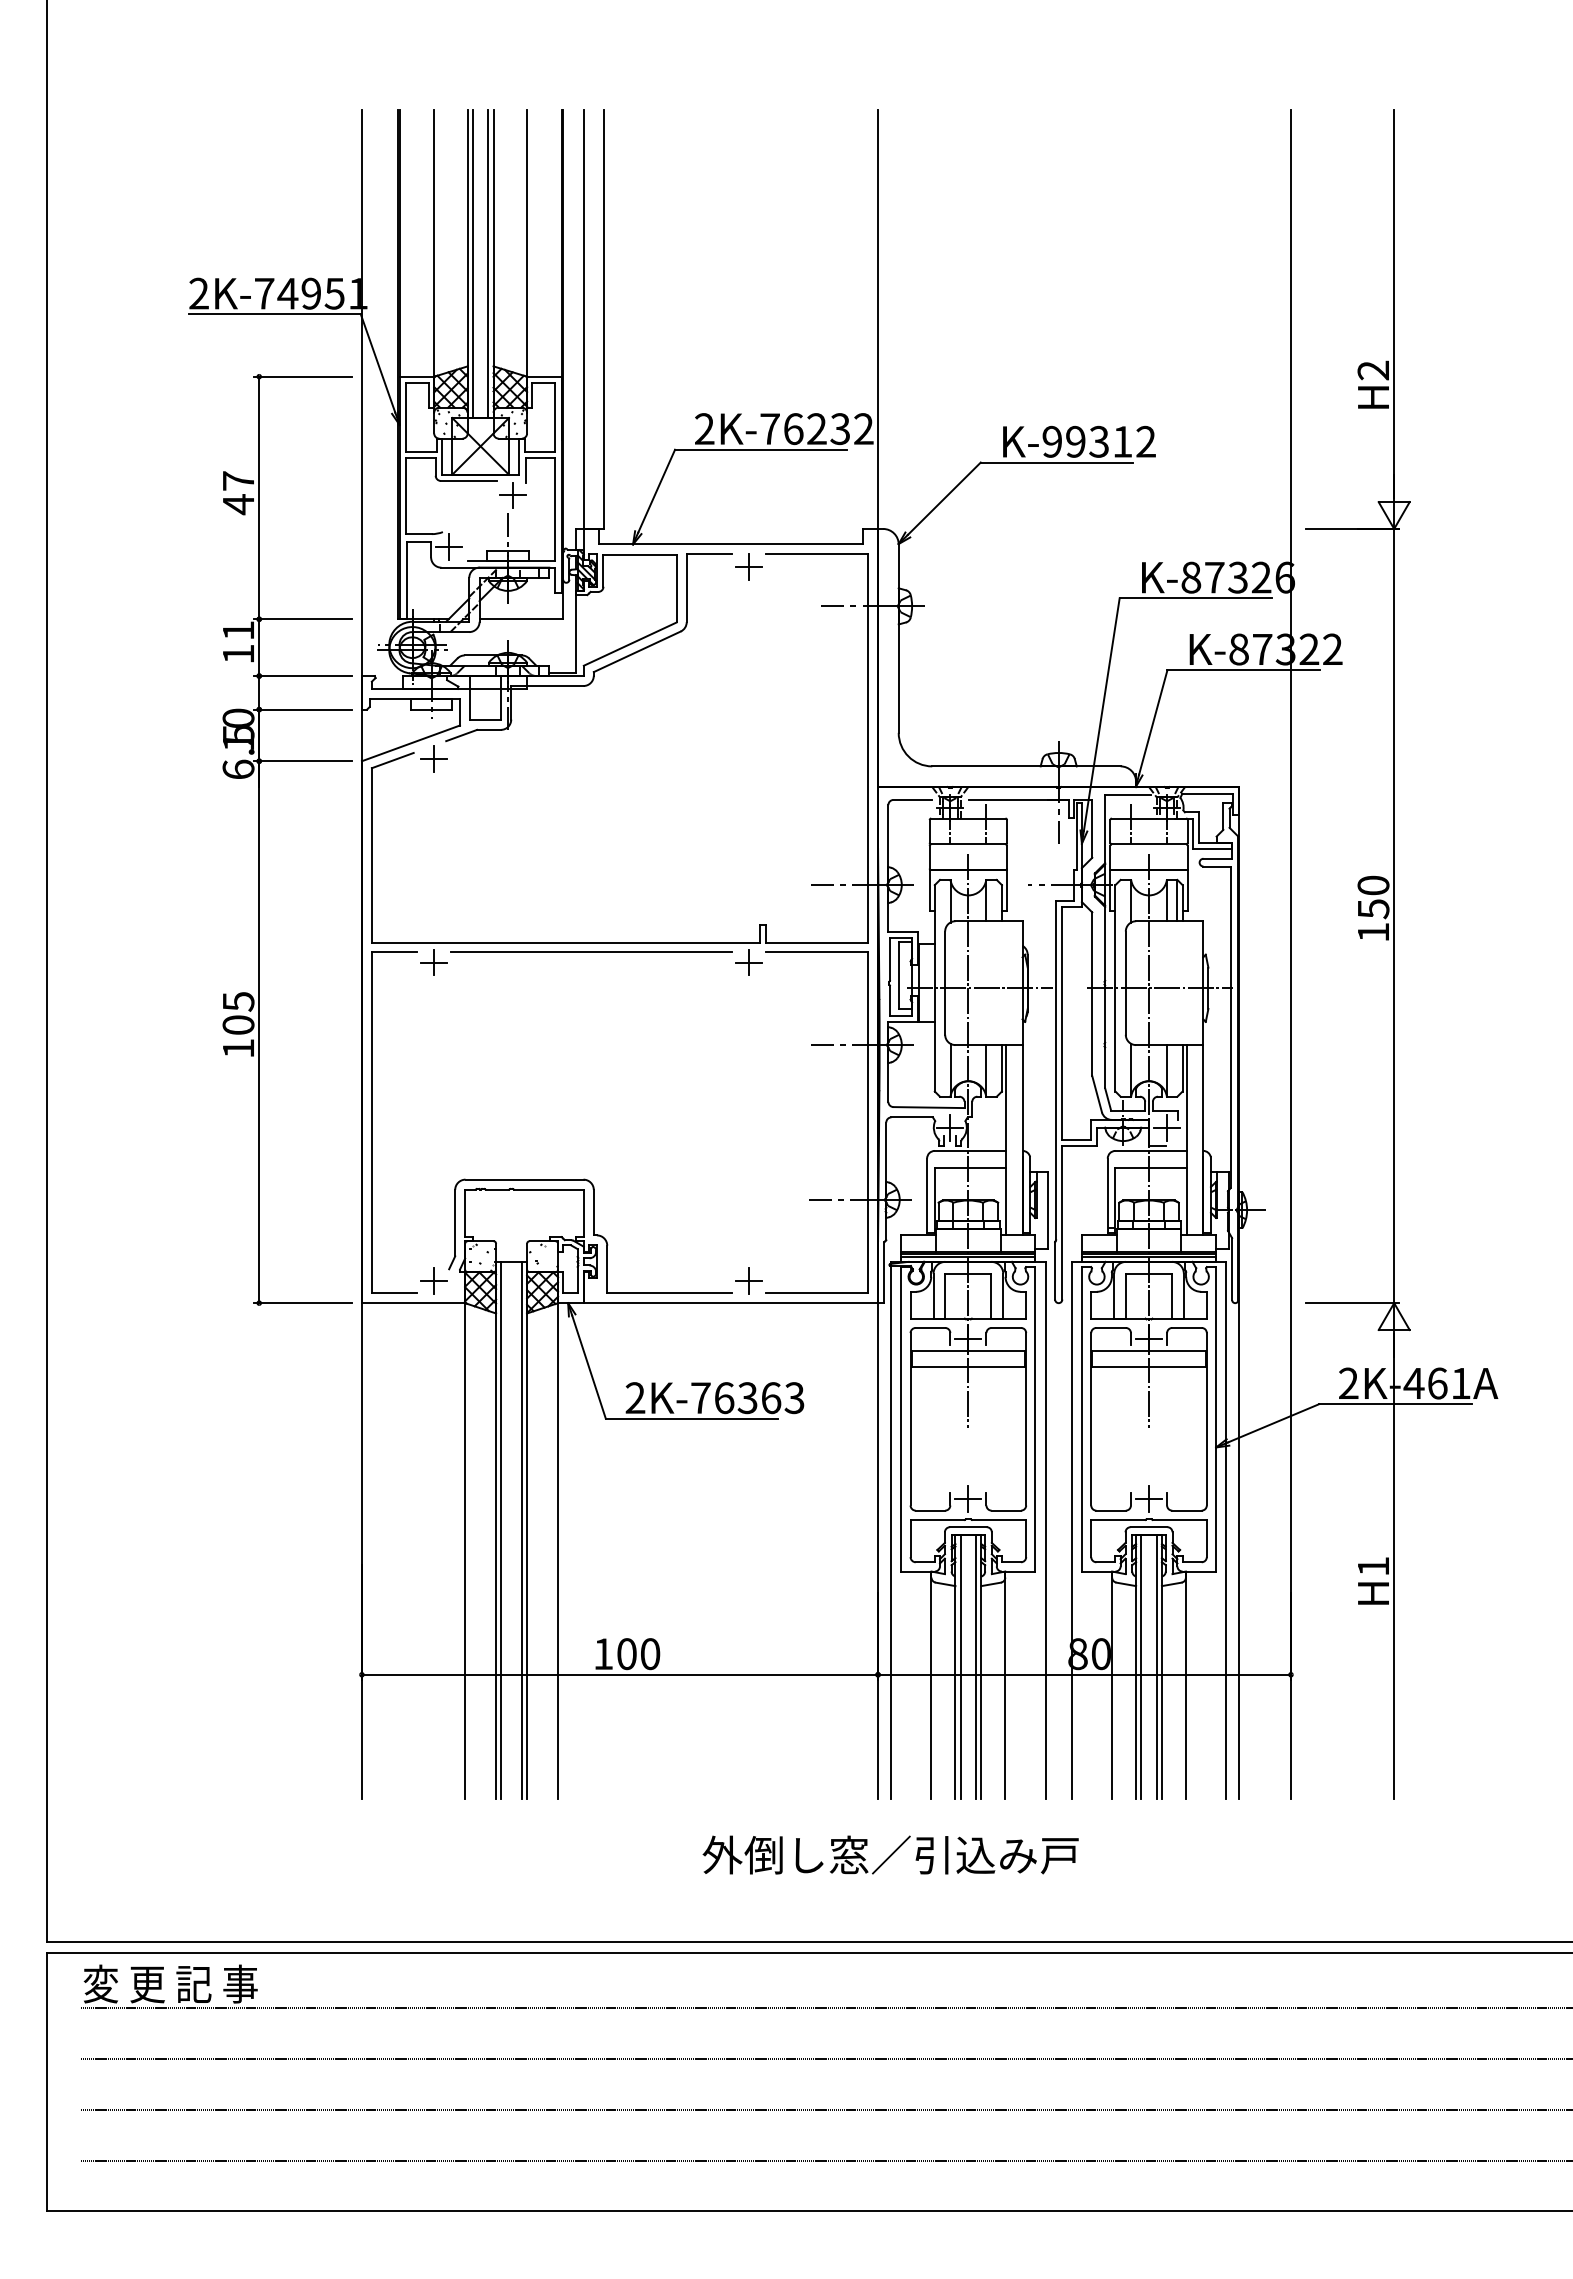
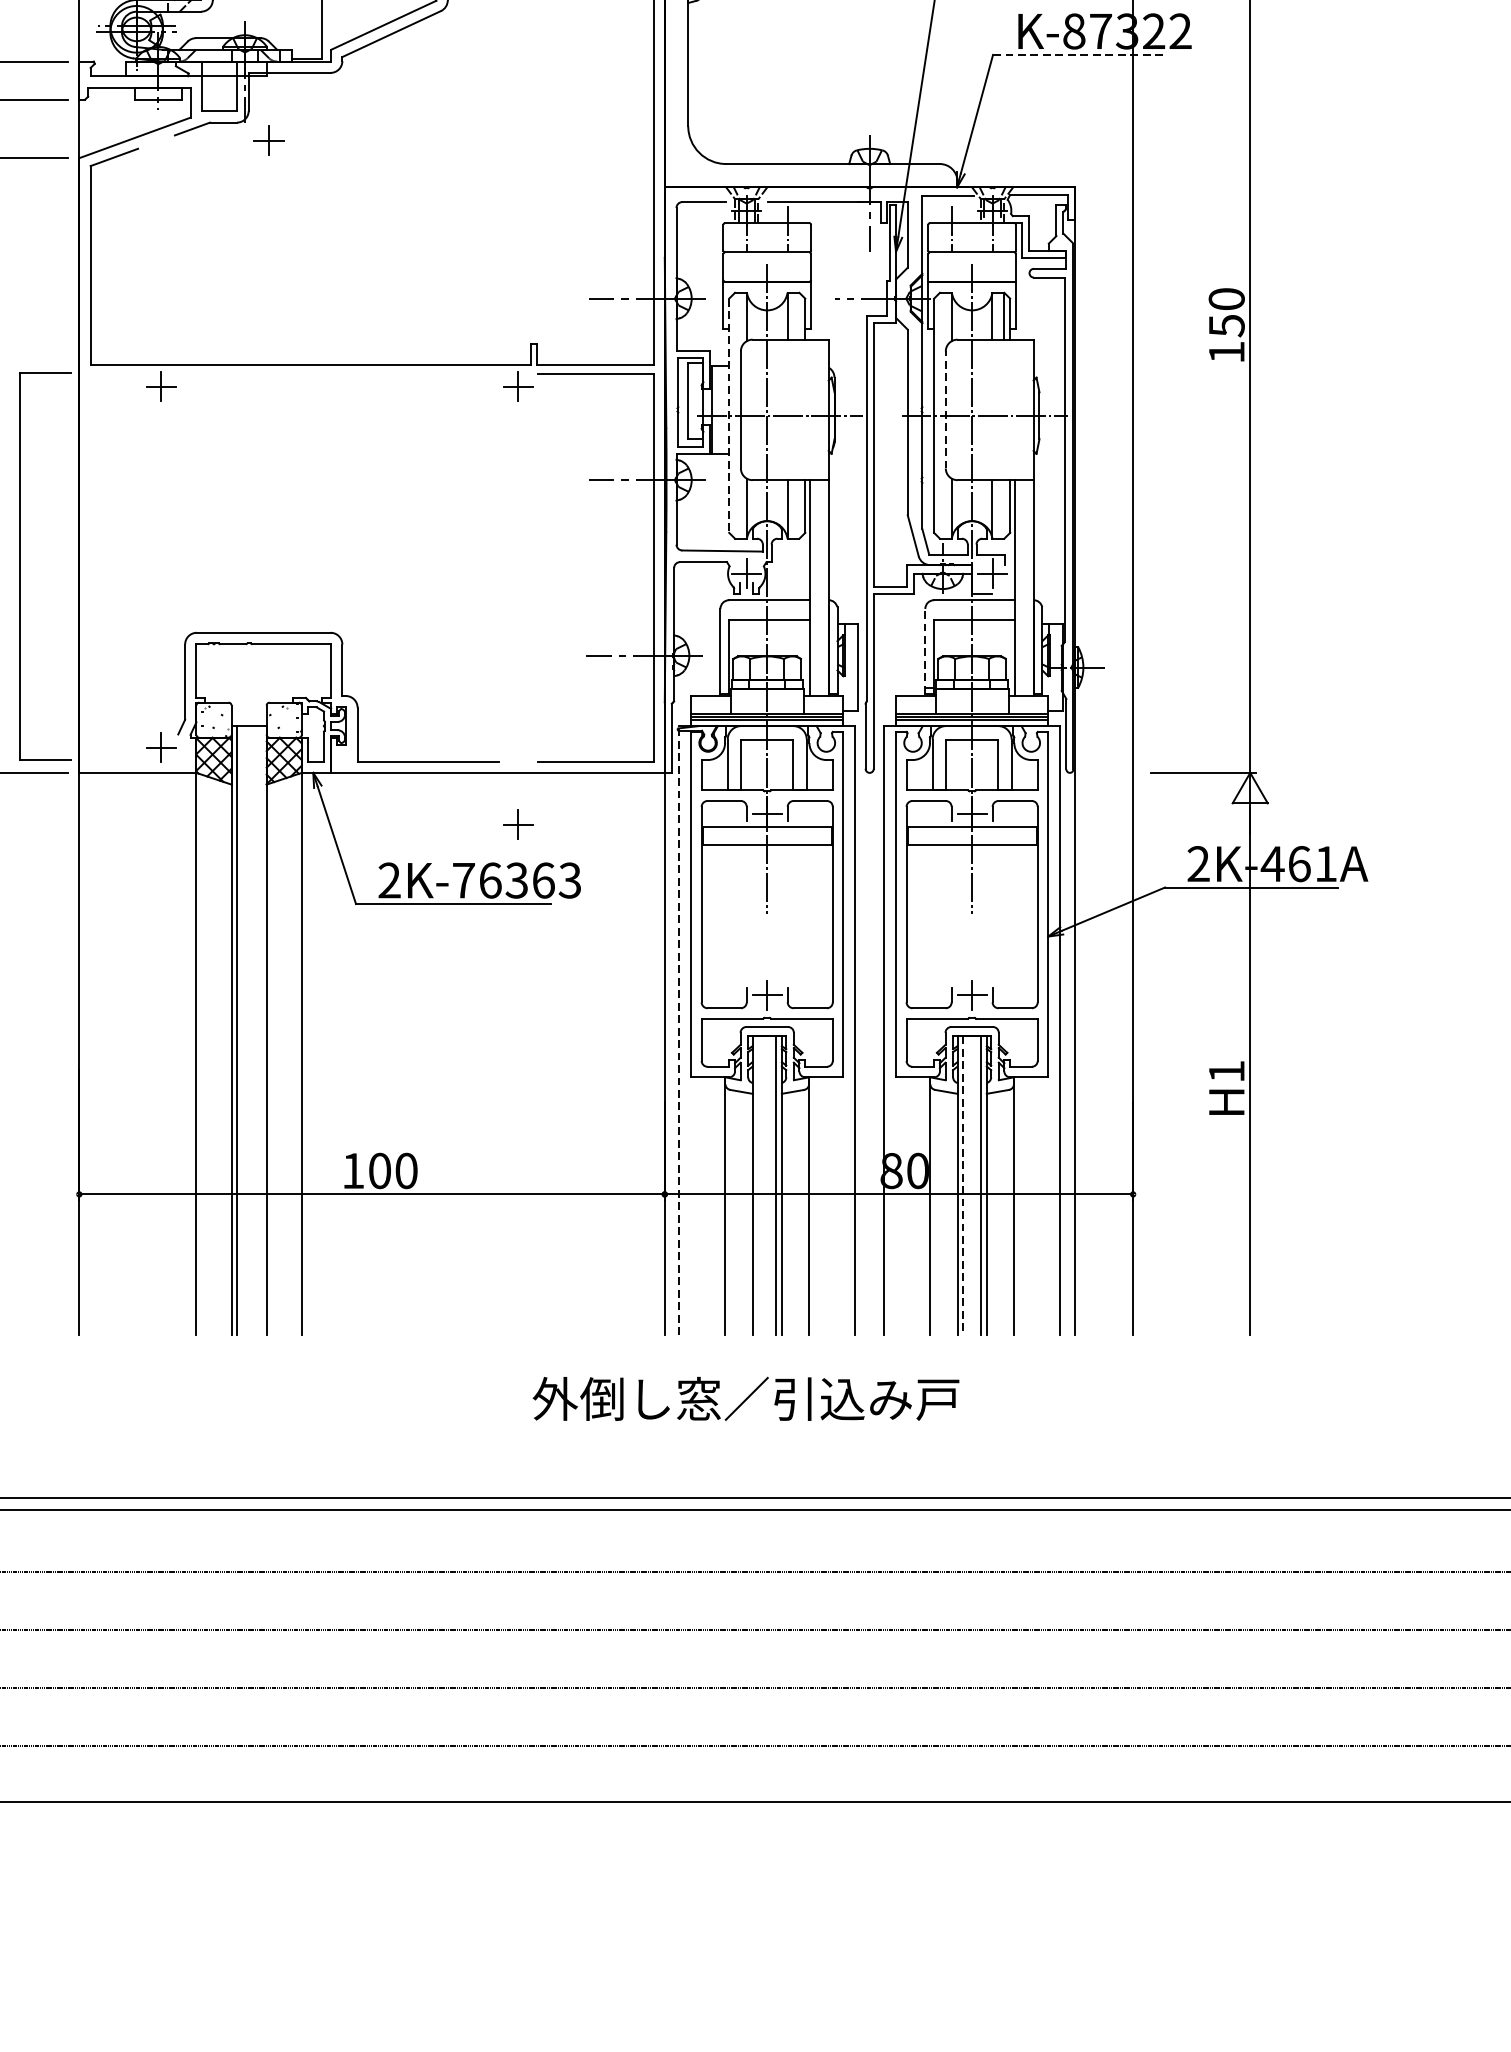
line: (1244, 670) -> (1080, 55), solid -> dashed
part: (433, 758) -> (268, 140), moved
line: (591, 951) -> (339, 374), removed
line: (1125, 983) -> (945, 410), solid -> dashed
line: (934, 988) -> (728, 415), solid -> dashed
part: (372, 1122) -> (21, 566), moved
line: (1107, 1195) -> (925, 650), solid -> dashed
part: (748, 1280) -> (517, 824), moved
line: (521, 1529) -> (260, 1029), removed
line: (890, 1529) -> (678, 1029), solid -> dashed
line: (960, 1666) -> (758, 1185), removed
line: (1141, 1667) -> (963, 1186), solid -> dashed
text: (890, 1854) -> (745, 1398), moved

